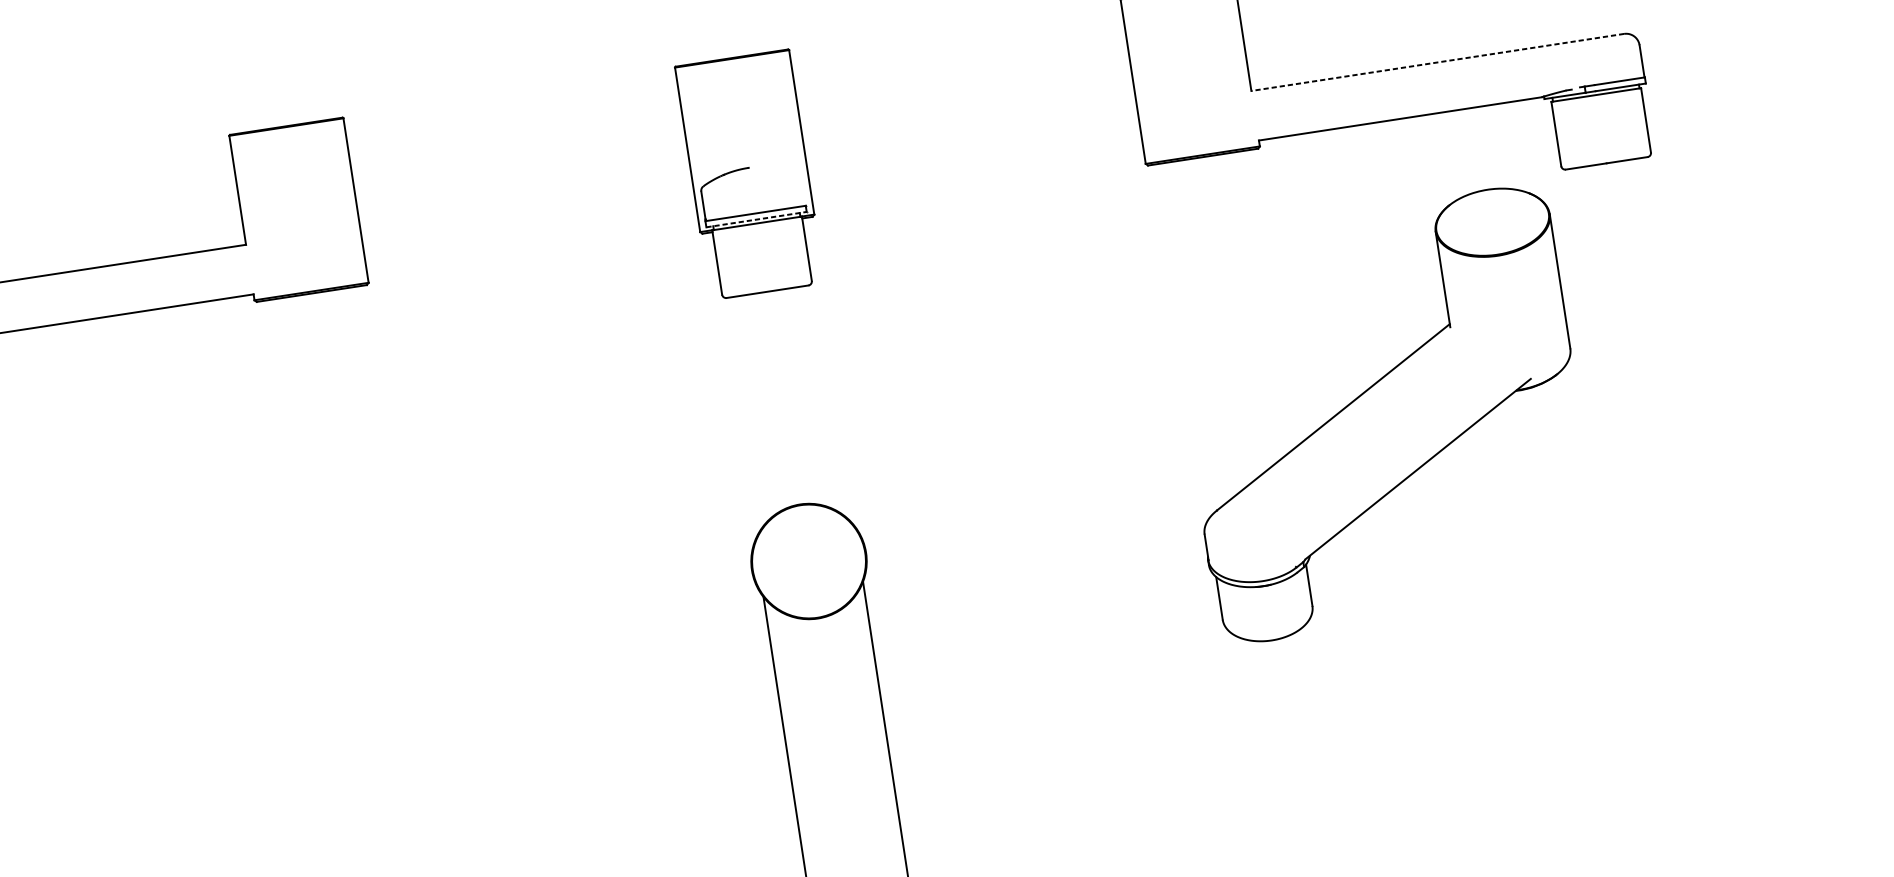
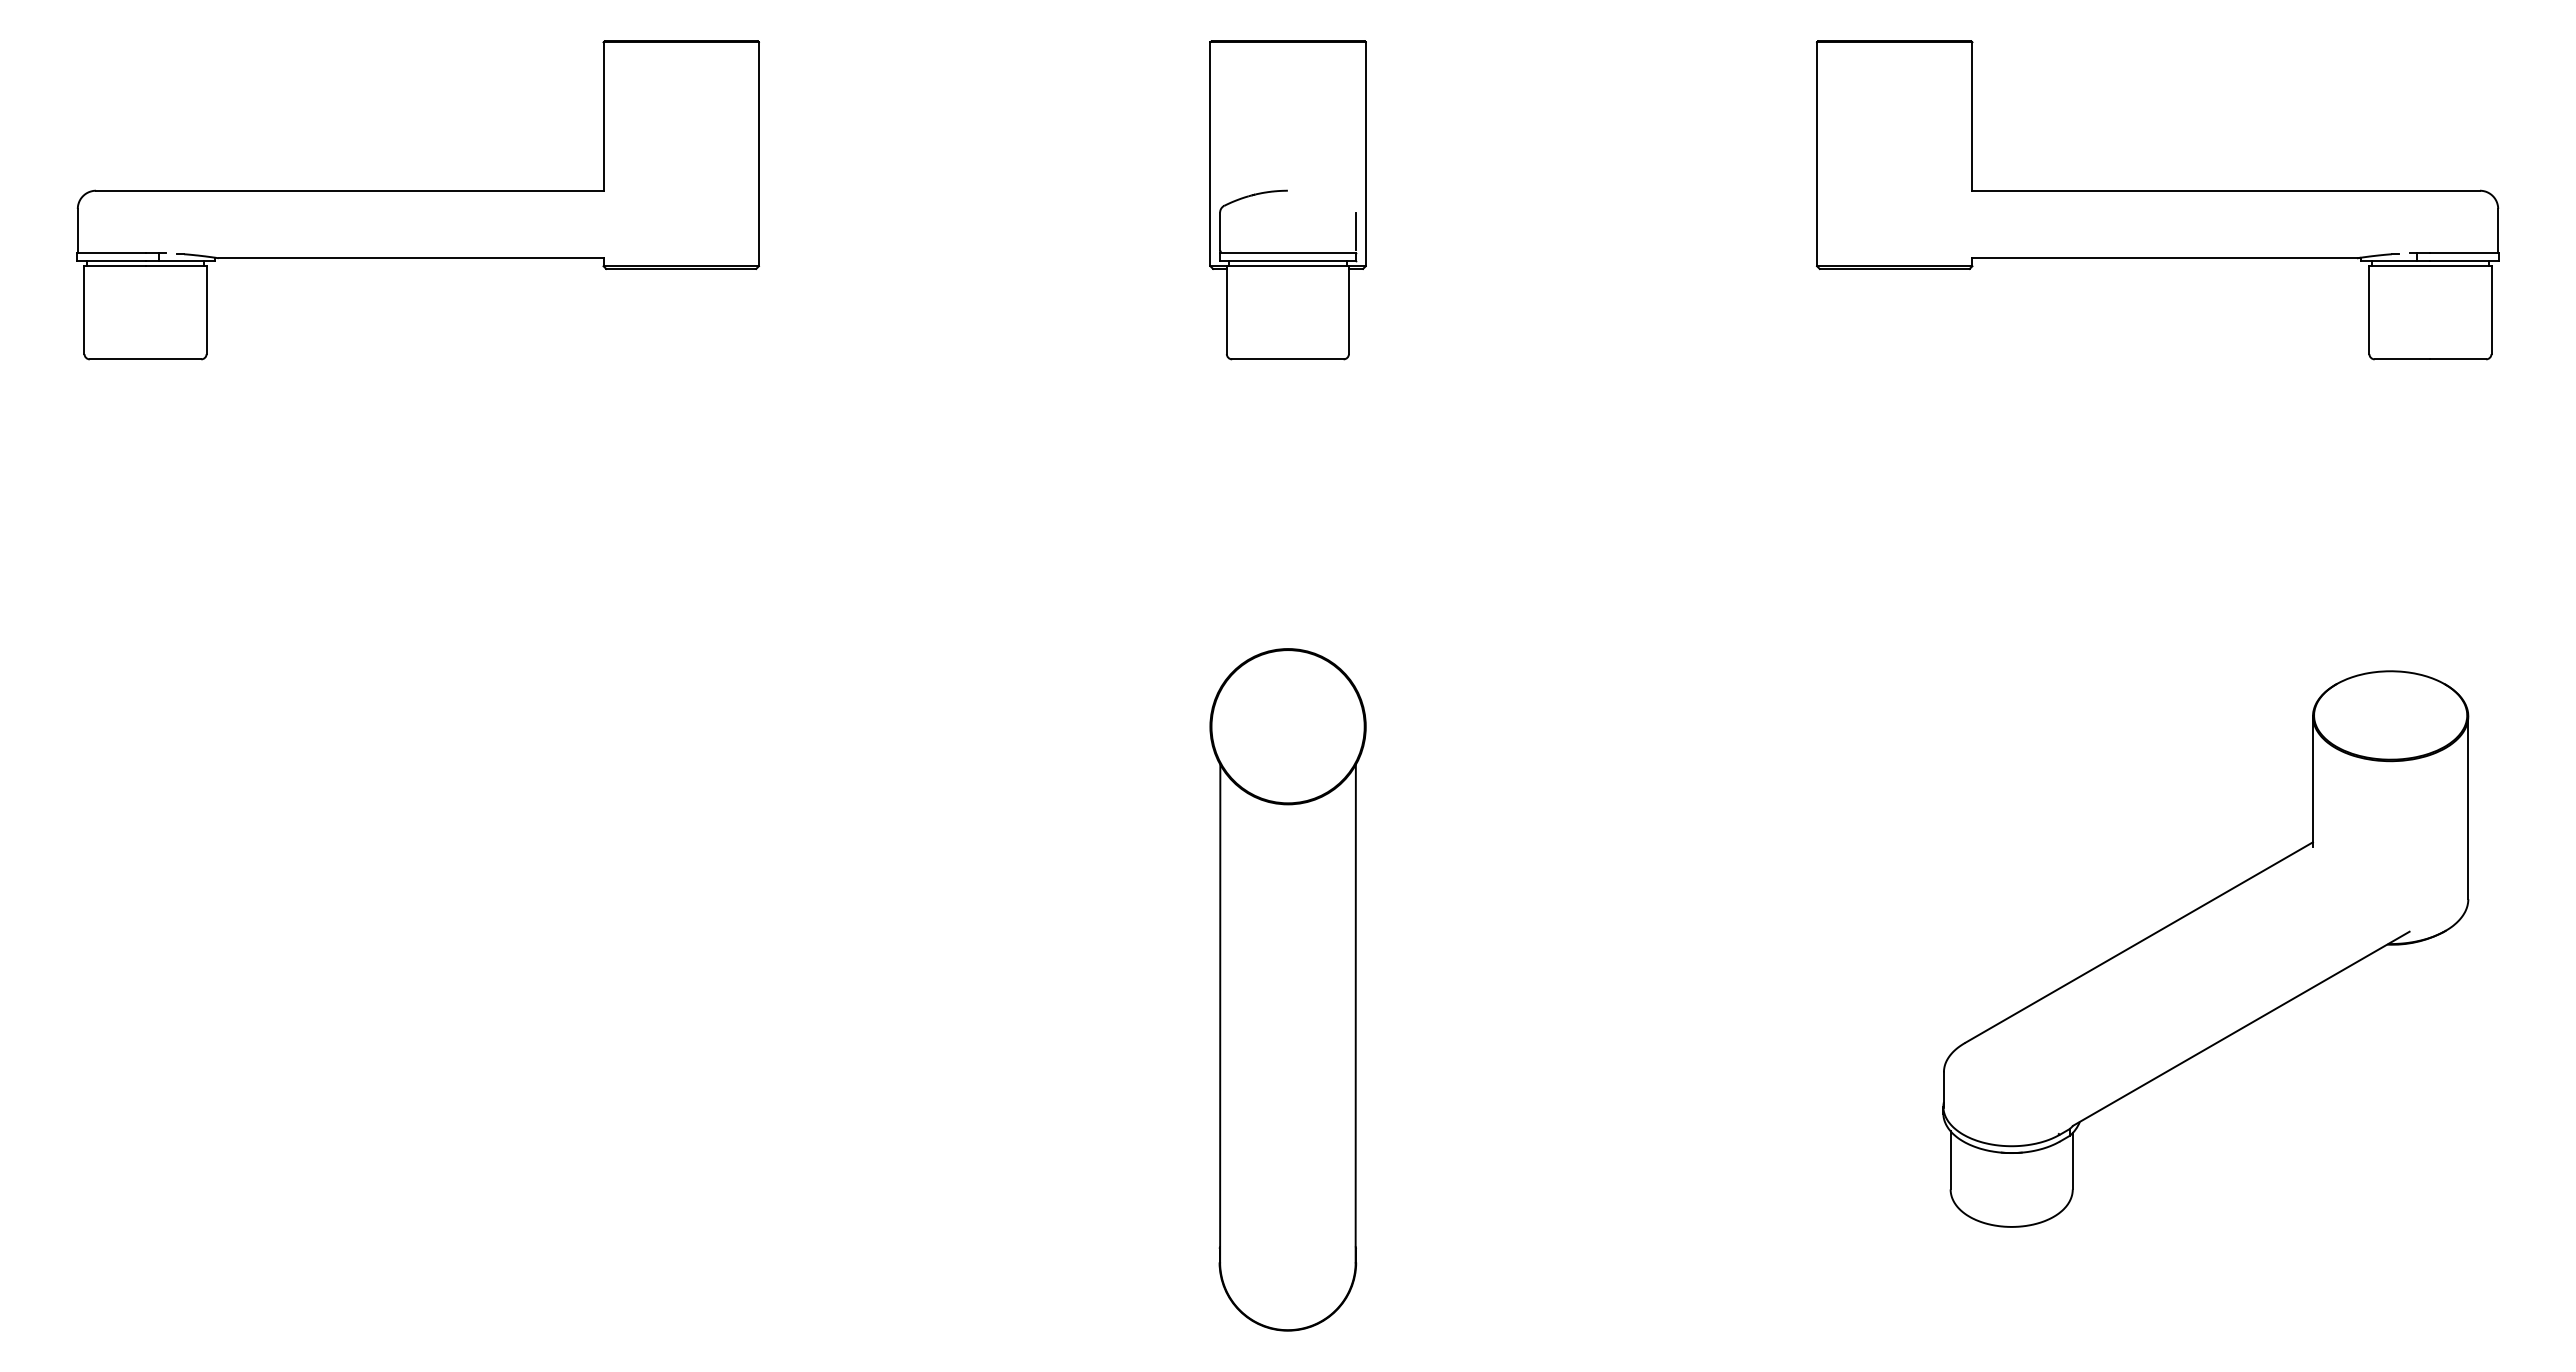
line: (1437, 62) -> (2226, 190), dashed -> solid
line: (802, 190) -> (1355, 231), added
line: (757, 219) -> (1288, 261), dashed -> solid
part: (1382, 414) -> (2205, 948), moved

